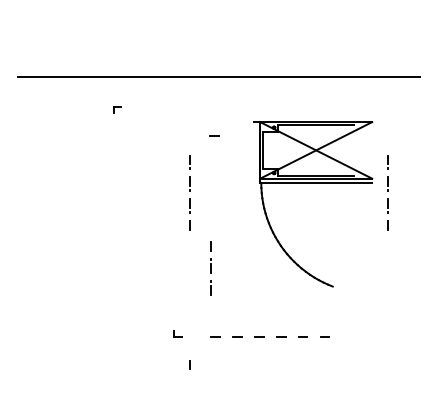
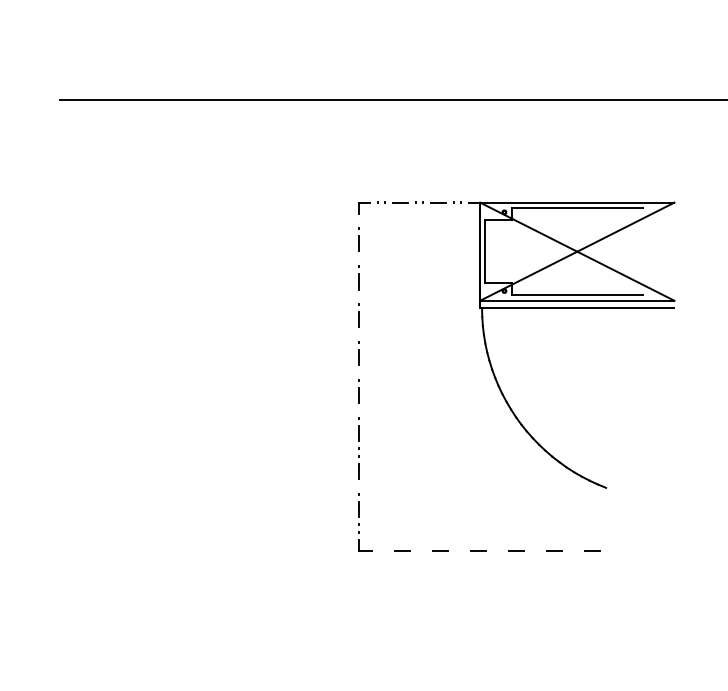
part: (117, 109) -> (364, 206), moved
line: (235, 135) -> (437, 201), added
part: (313, 183) -> (572, 309), moved
line: (387, 191) -> (700, 298), removed
line: (210, 268) -> (357, 433), moved
part: (177, 333) -> (364, 544), moved
line: (189, 364) -> (357, 508), moved

